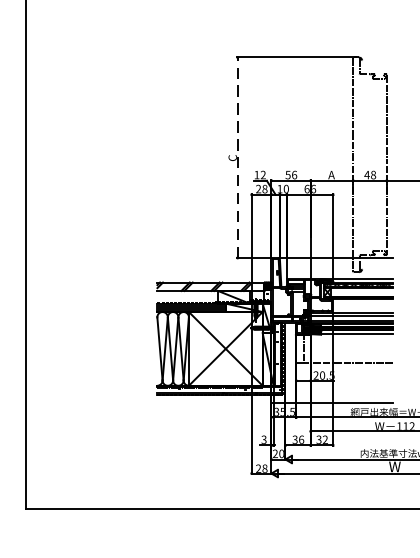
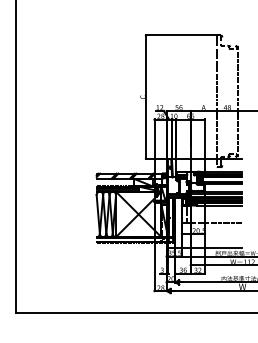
line: (238, 156) -> (146, 96), dashed -> solid

